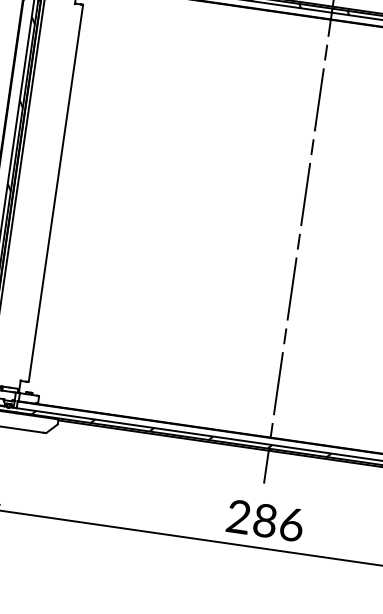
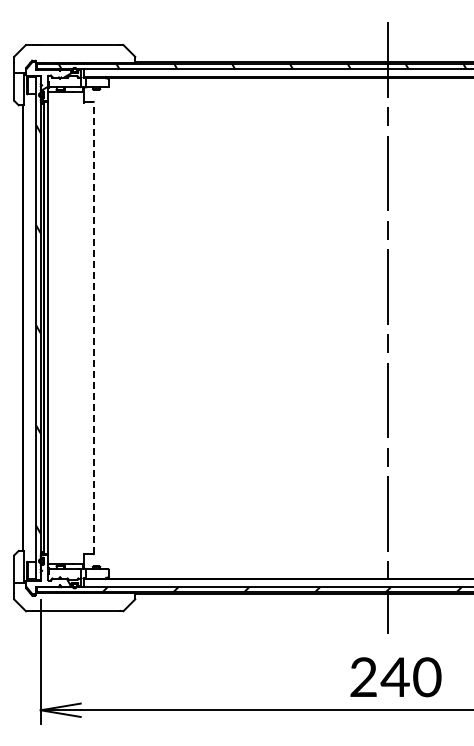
line: (56, 193) -> (94, 328), solid -> dashed
text: (277, 522) -> (410, 677), 286 -> 240

